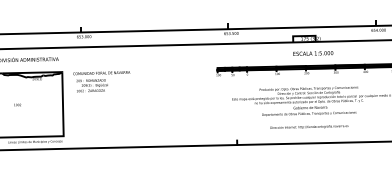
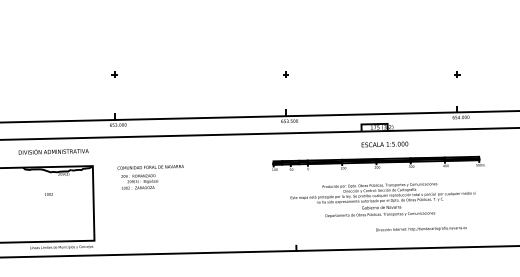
text: (101, 81) -> (150, 177), moved
text: (17, 105) -> (48, 194), moved
text: (309, 126) -> (421, 228), moved

